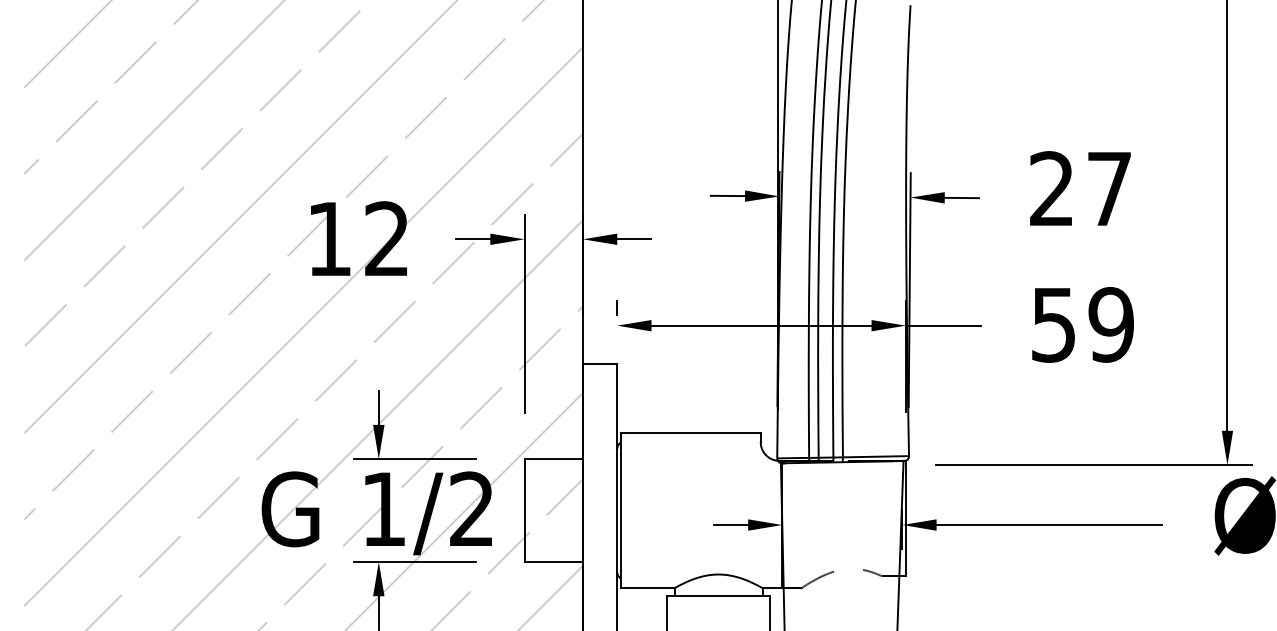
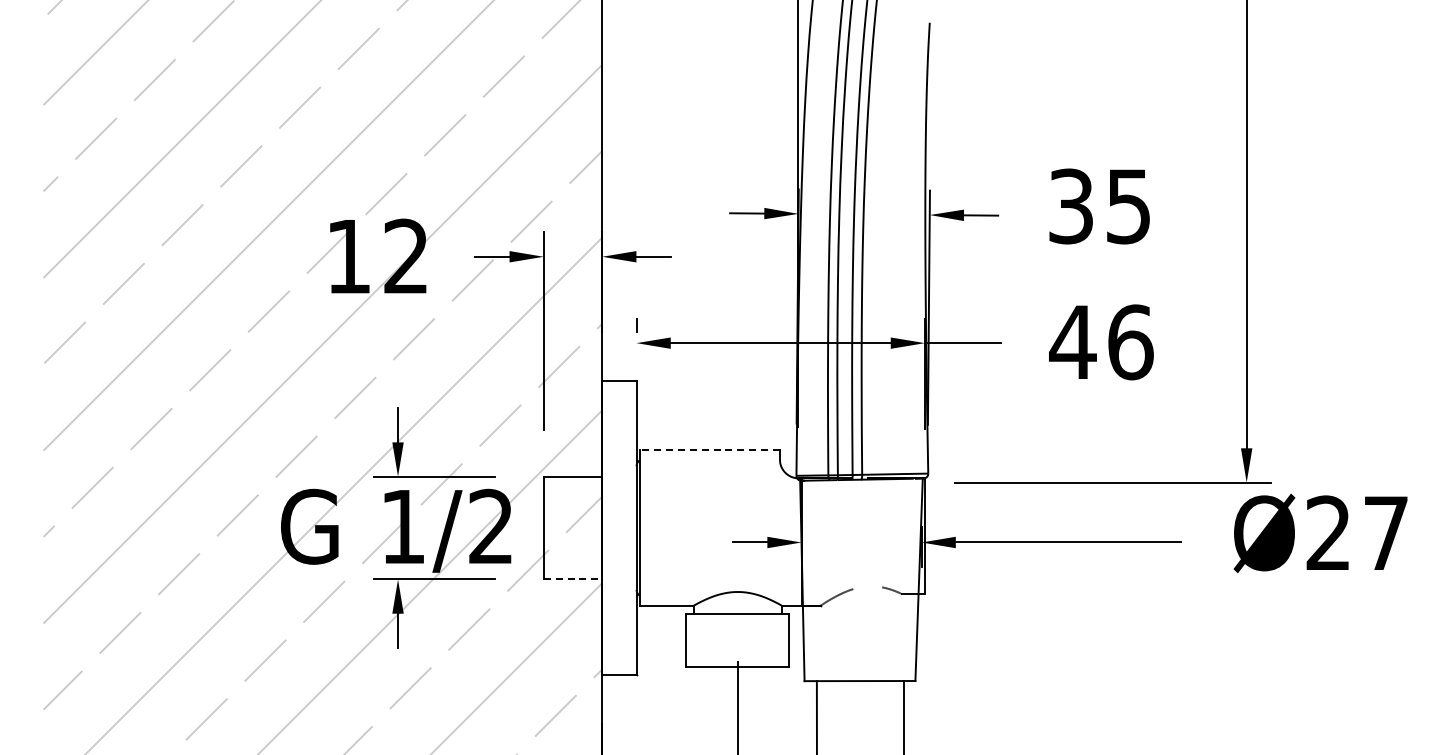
text: (1080, 189) -> (1099, 206), 27 -> 35
text: (1082, 325) -> (1101, 342), 59 -> 46
line: (690, 433) -> (709, 450), solid -> dashed
line: (554, 562) -> (573, 579), solid -> dashed

